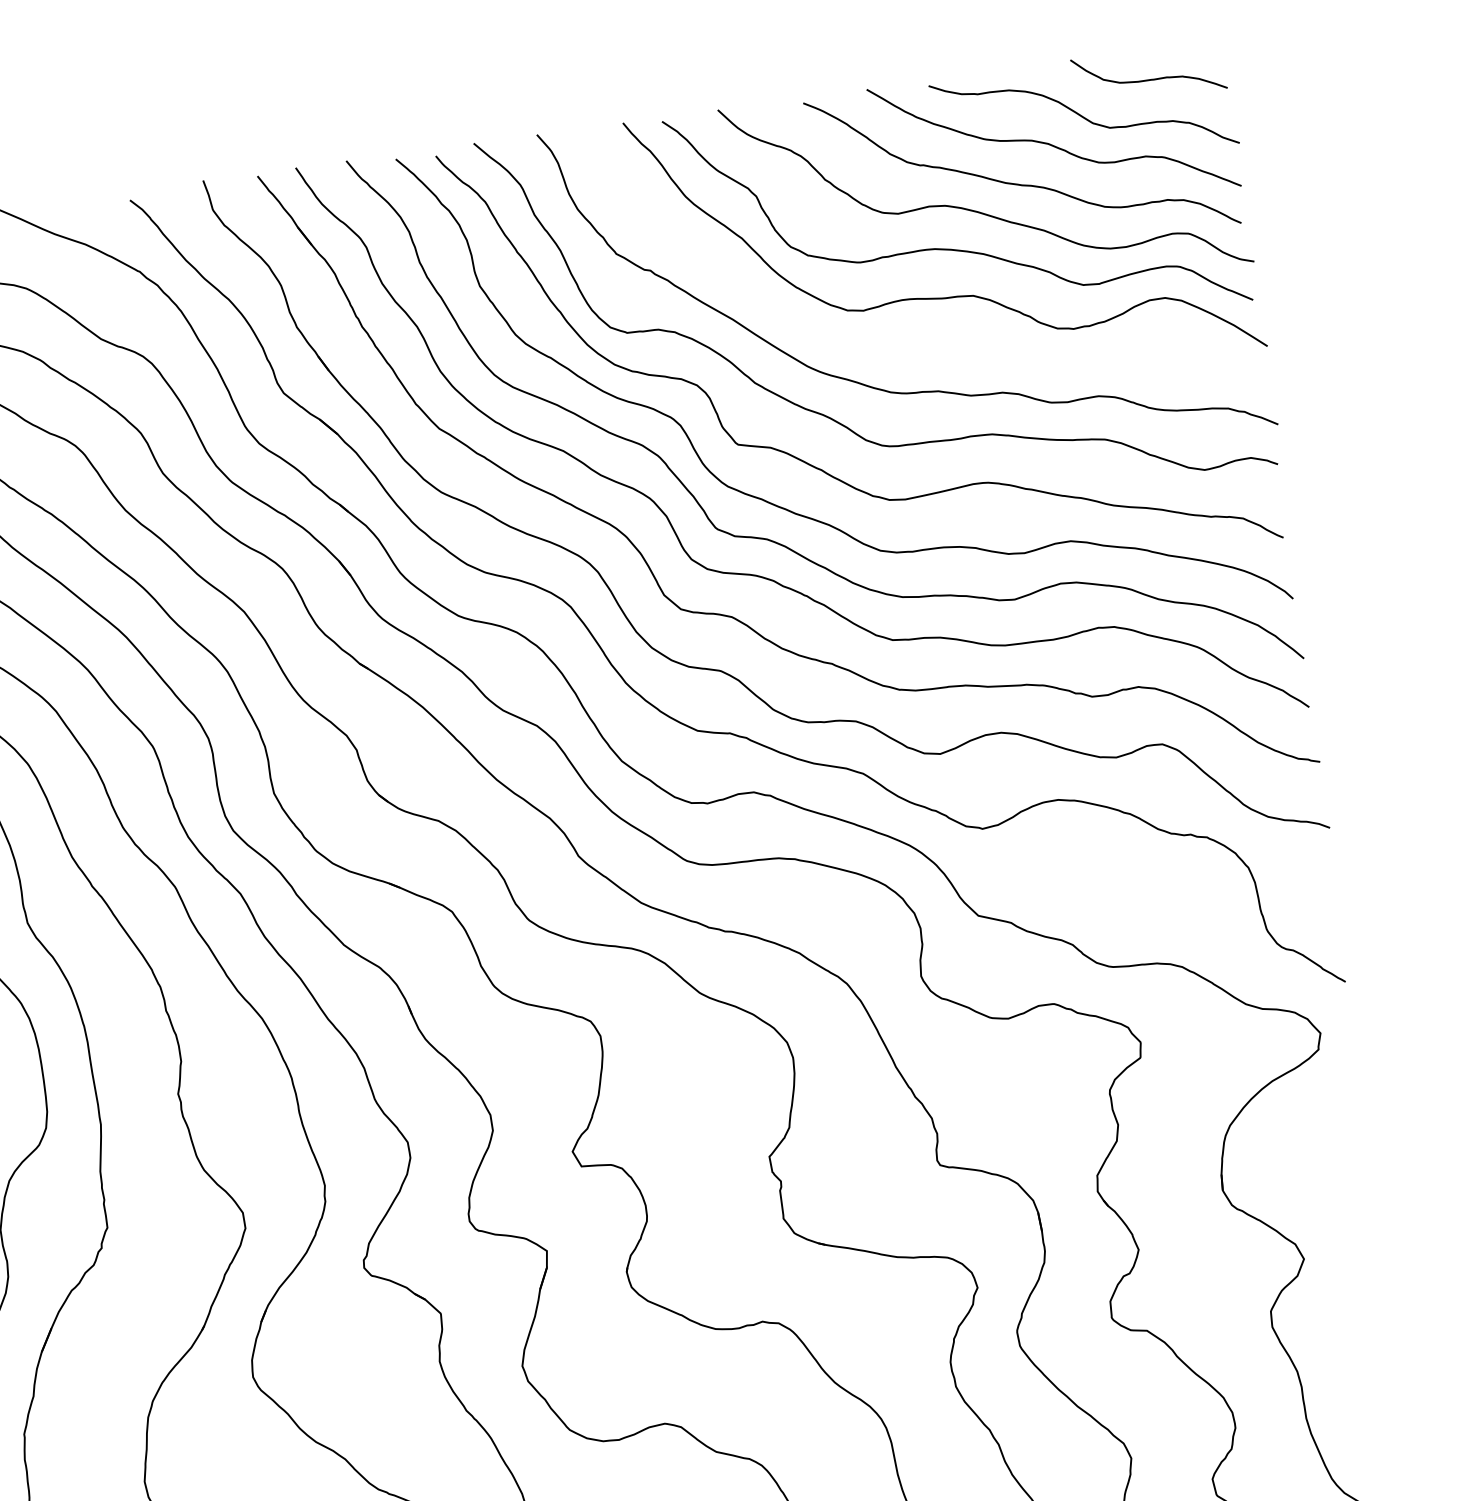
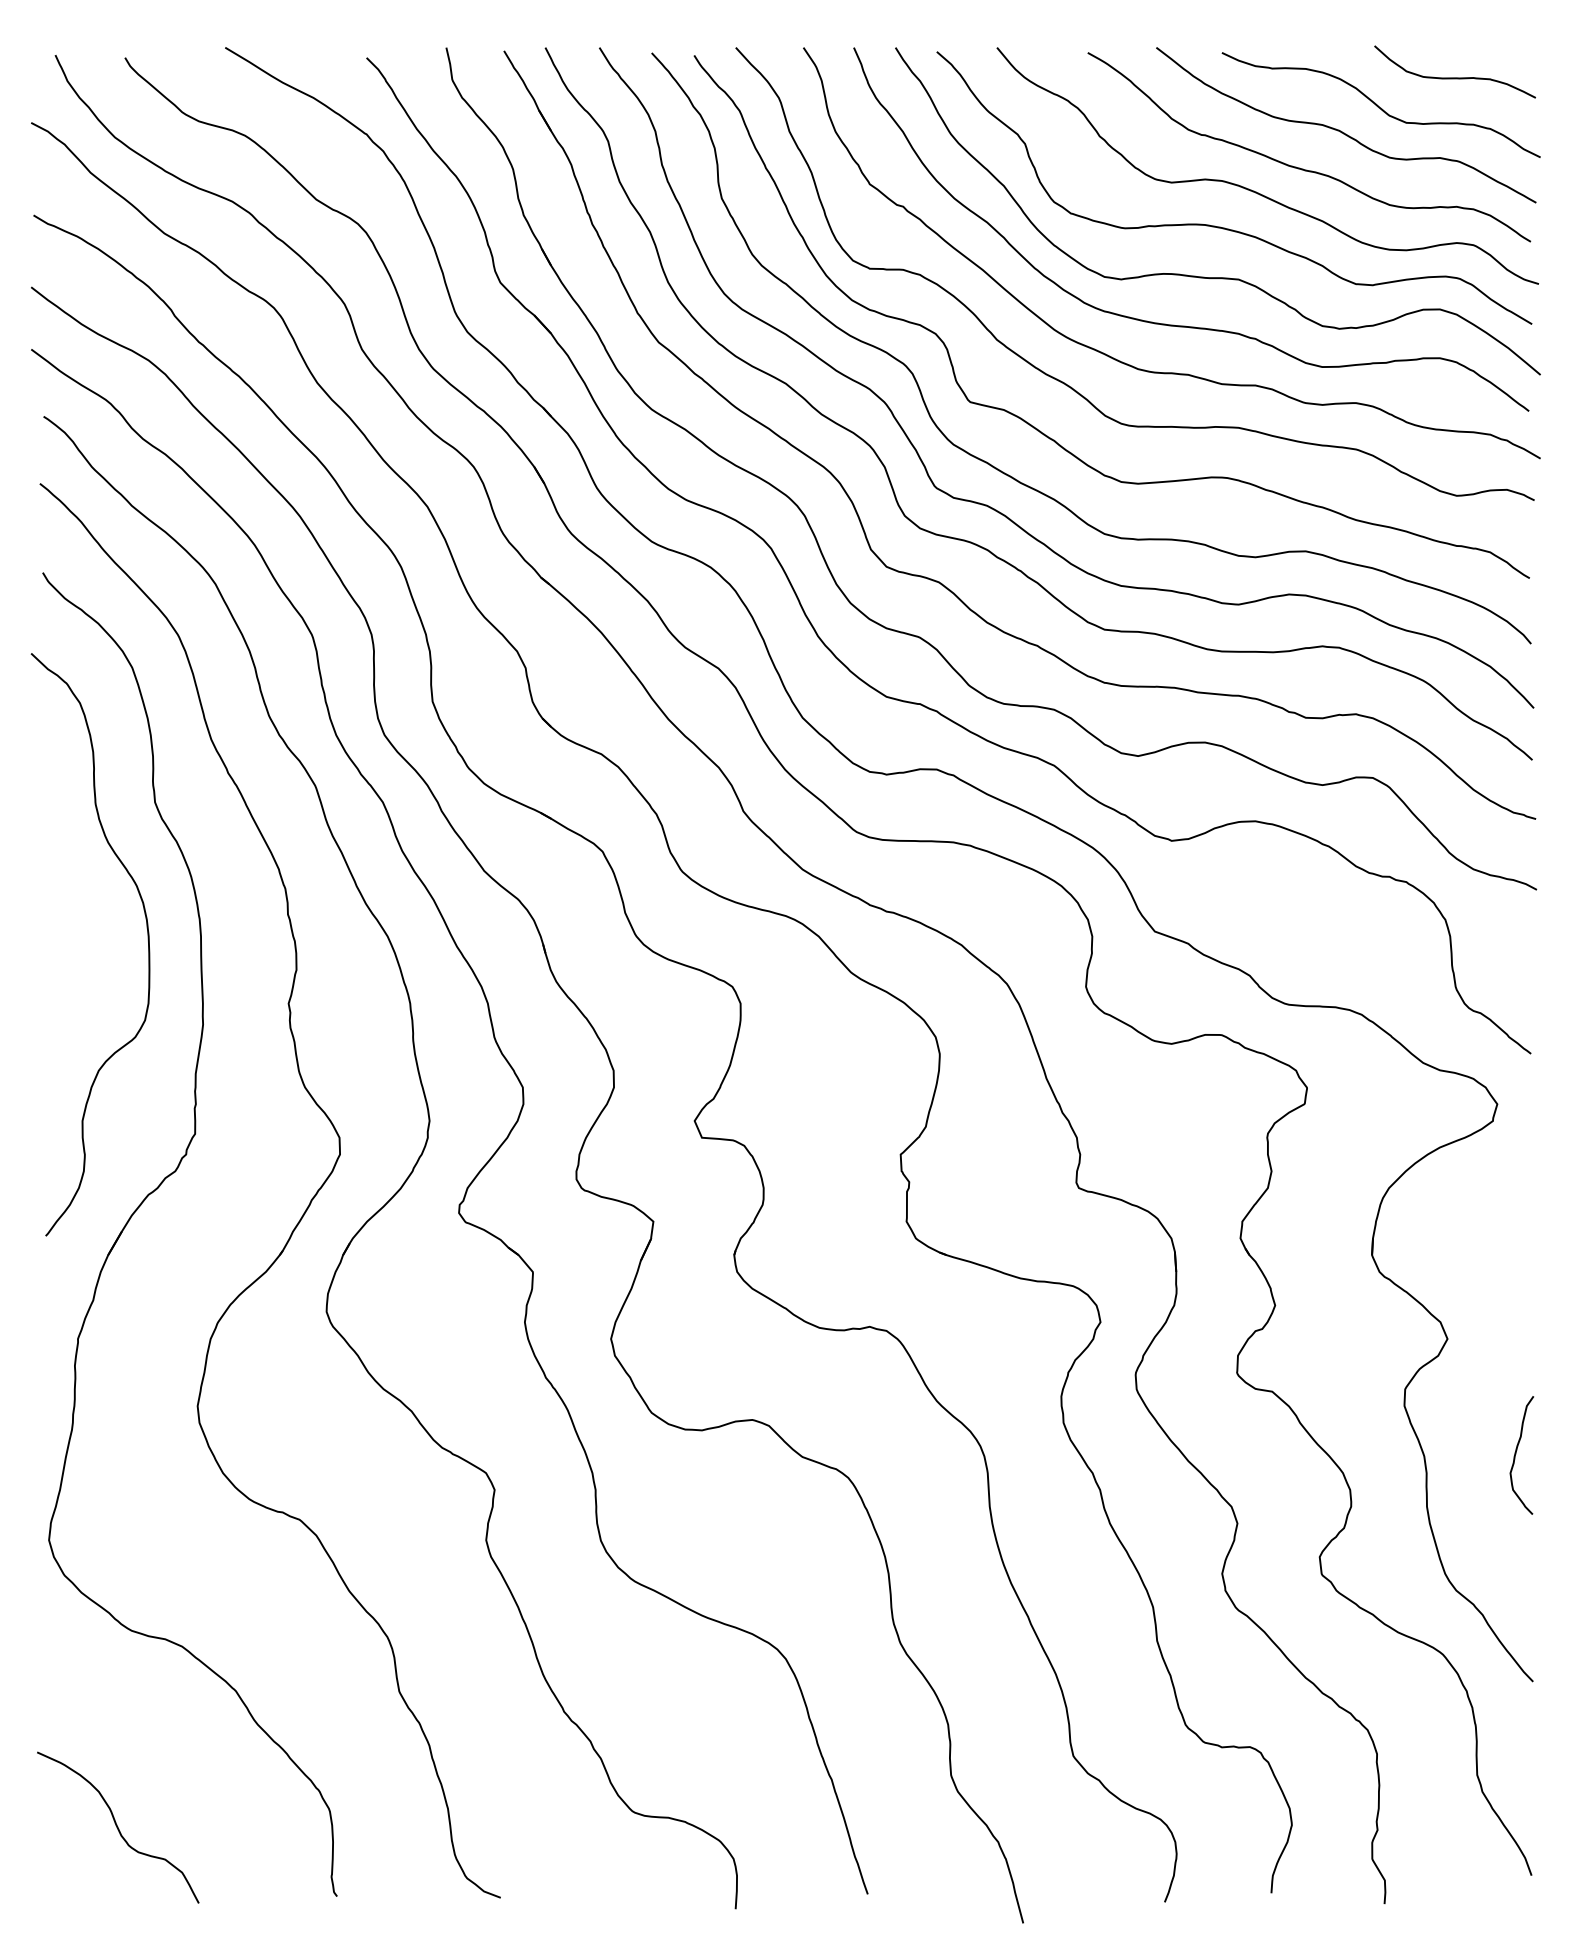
curve: (929, 345) -> (1185, 325), added
curve: (1383, 1358) -> (1516, 1454), added

